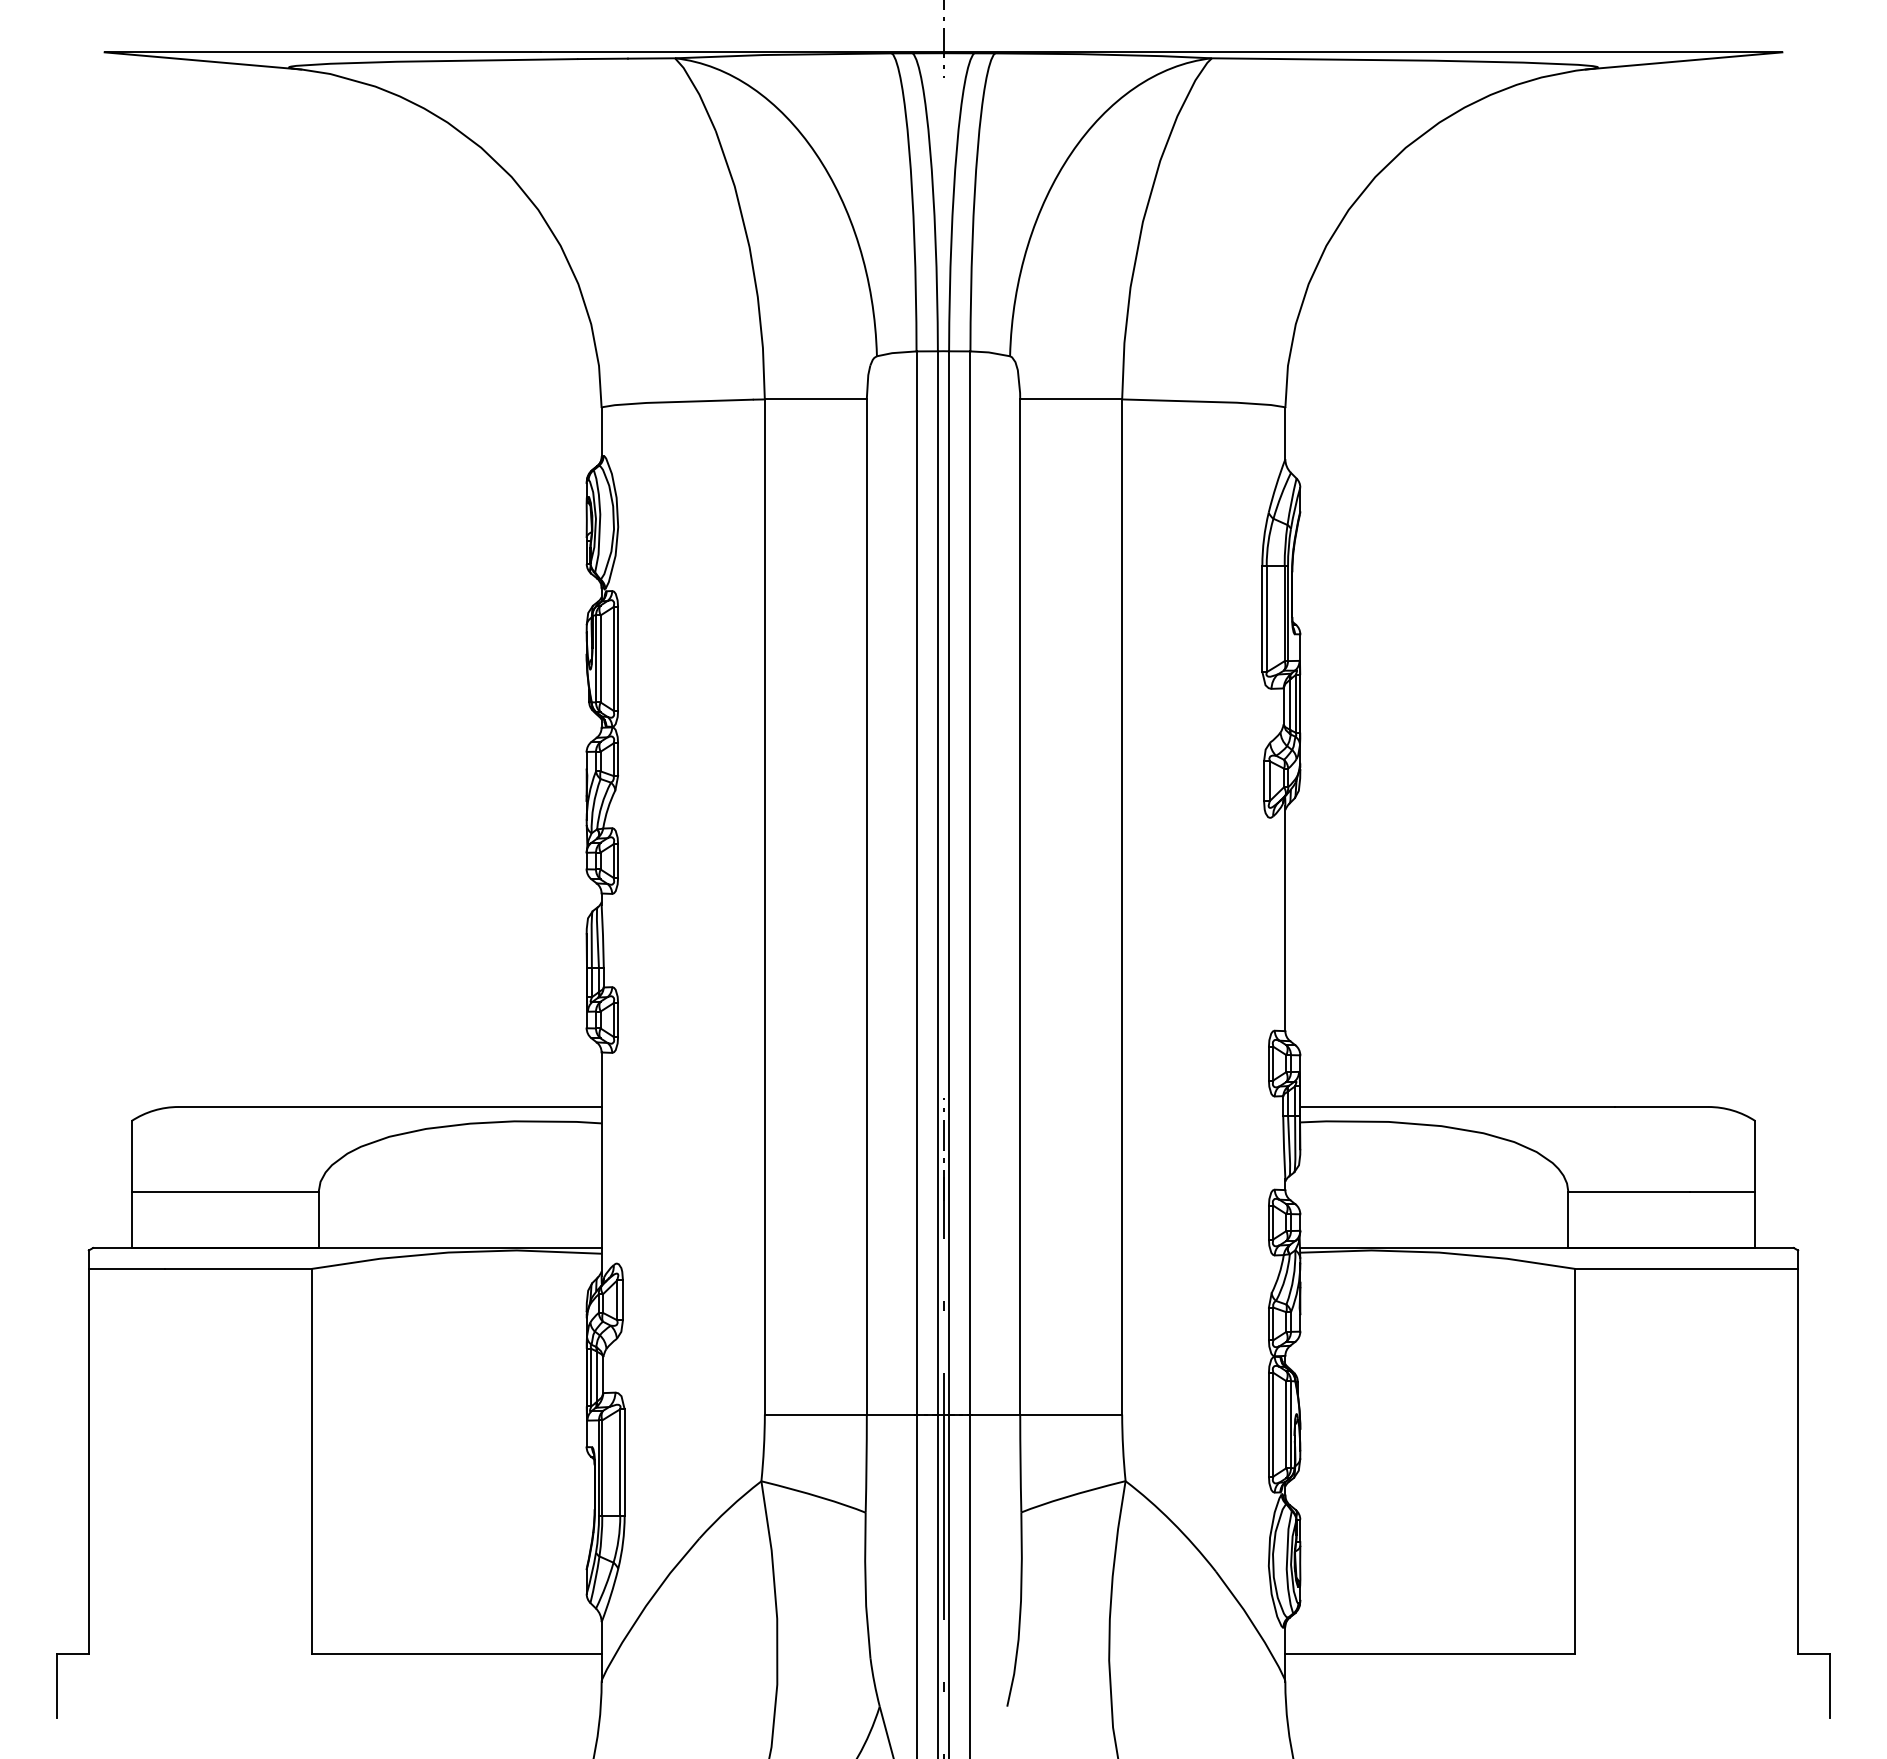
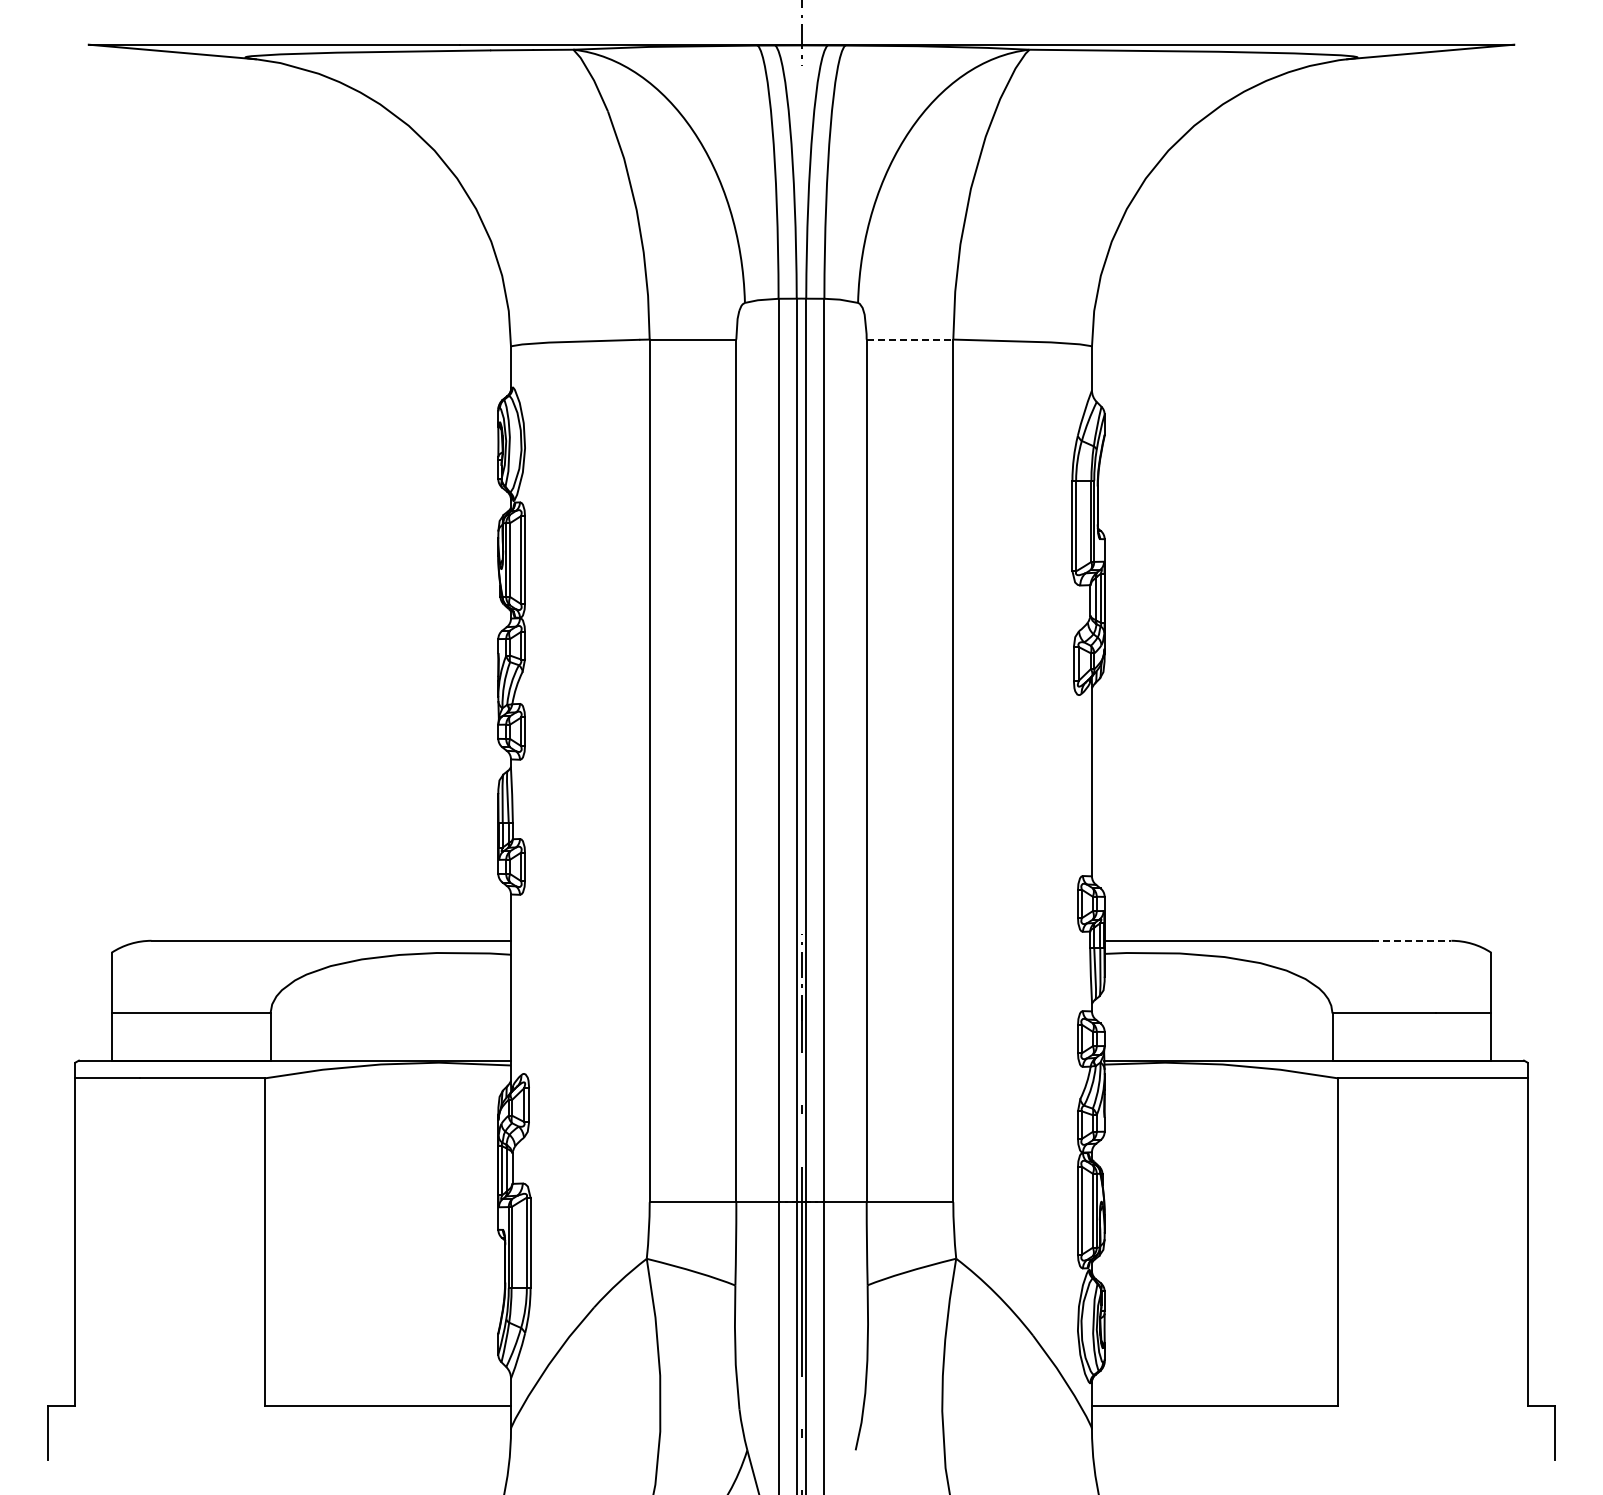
line: (1071, 399) -> (910, 339), solid -> dashed
line: (1661, 1106) -> (1411, 940), solid -> dashed

